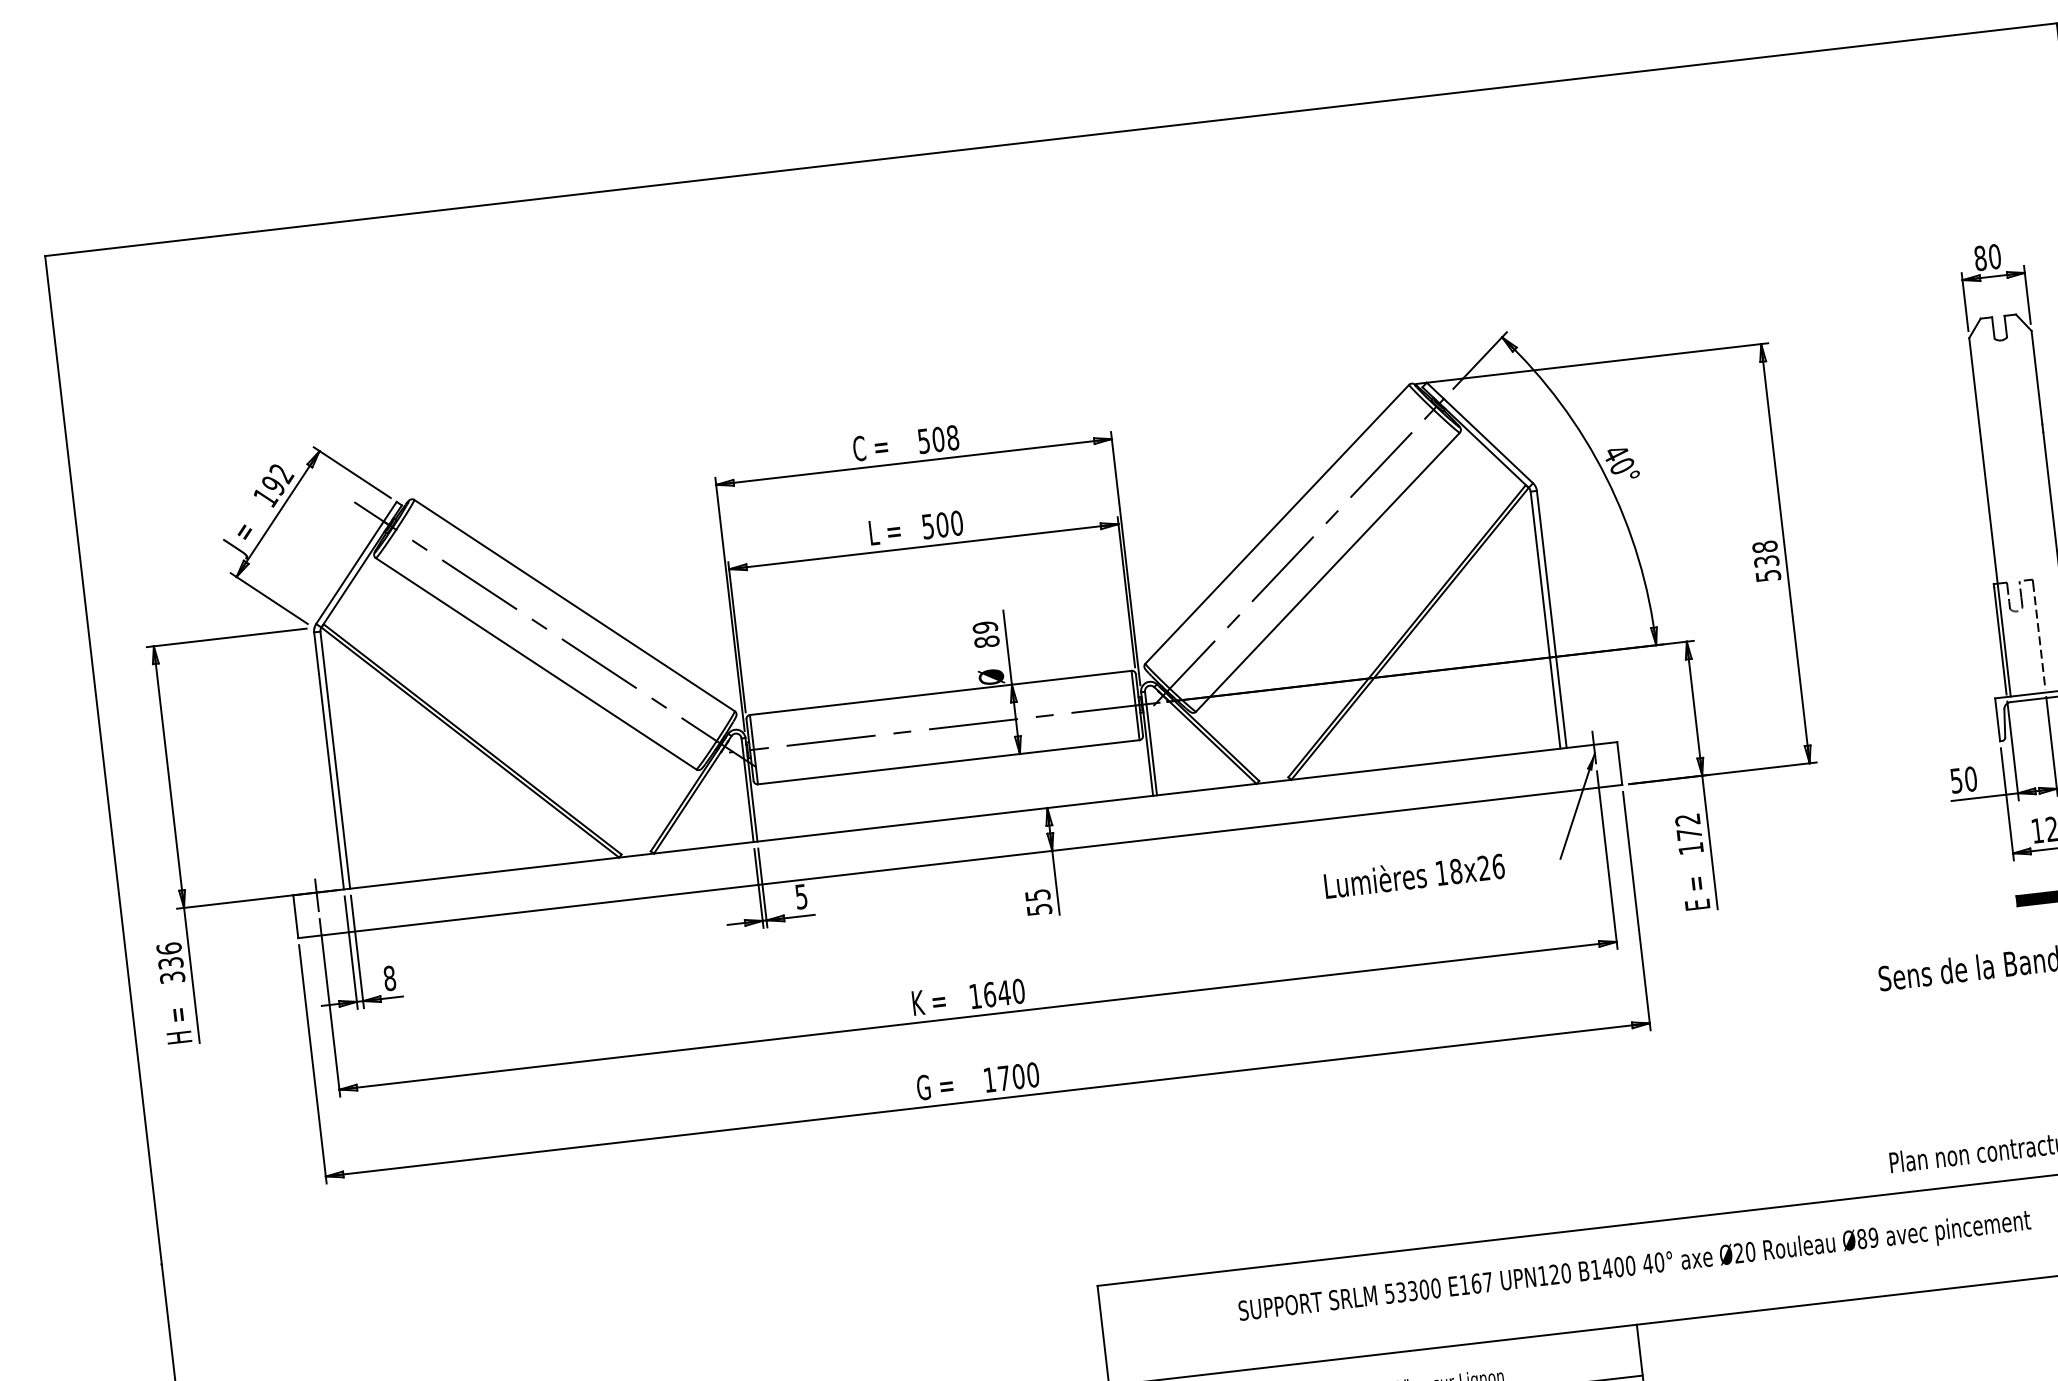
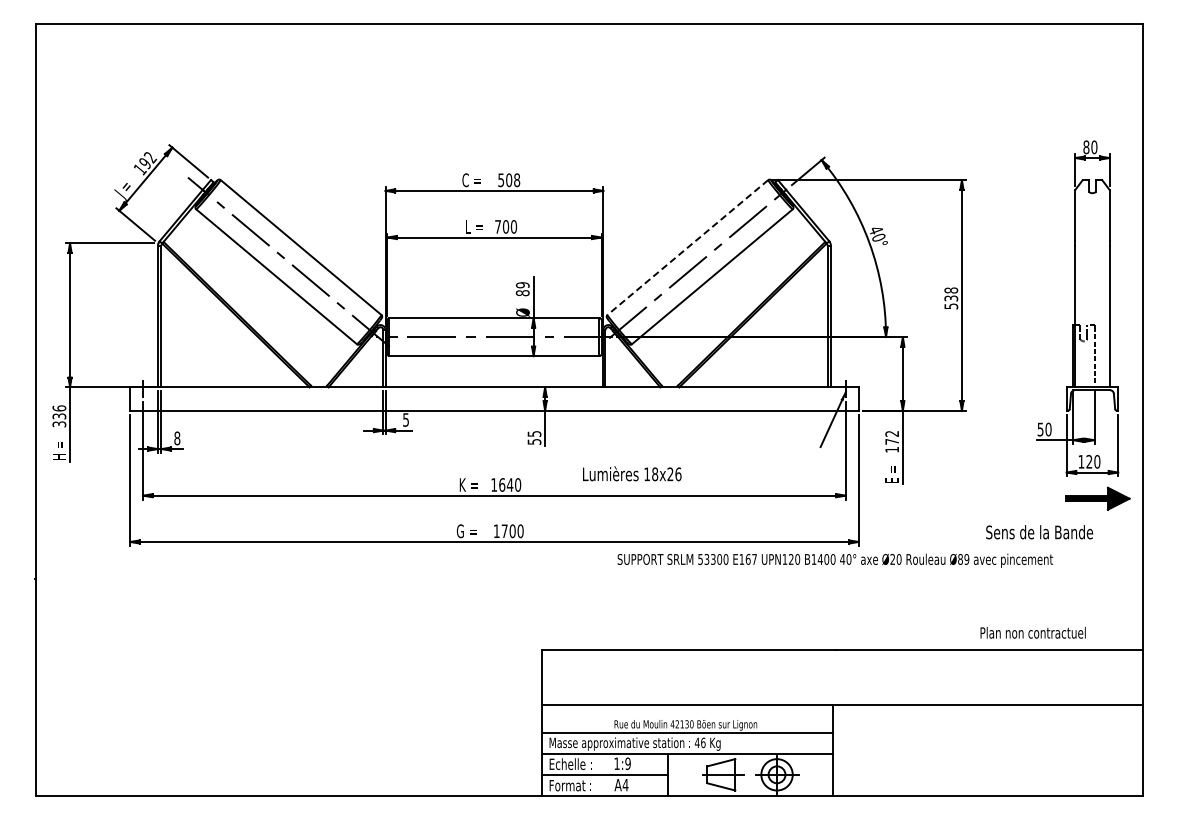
line: (1276, 524) -> (687, 247), solid -> dashed
text: (926, 526) -> (497, 226), 500 -> 700
text: (1414, 874) -> (632, 473), moved
text: (1635, 1267) -> (835, 560), moved

